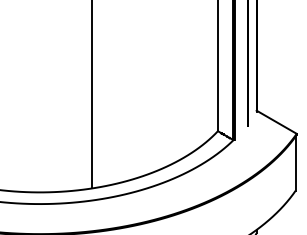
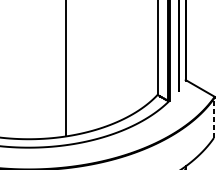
line: (295, 163) -> (213, 118), solid -> dashed

